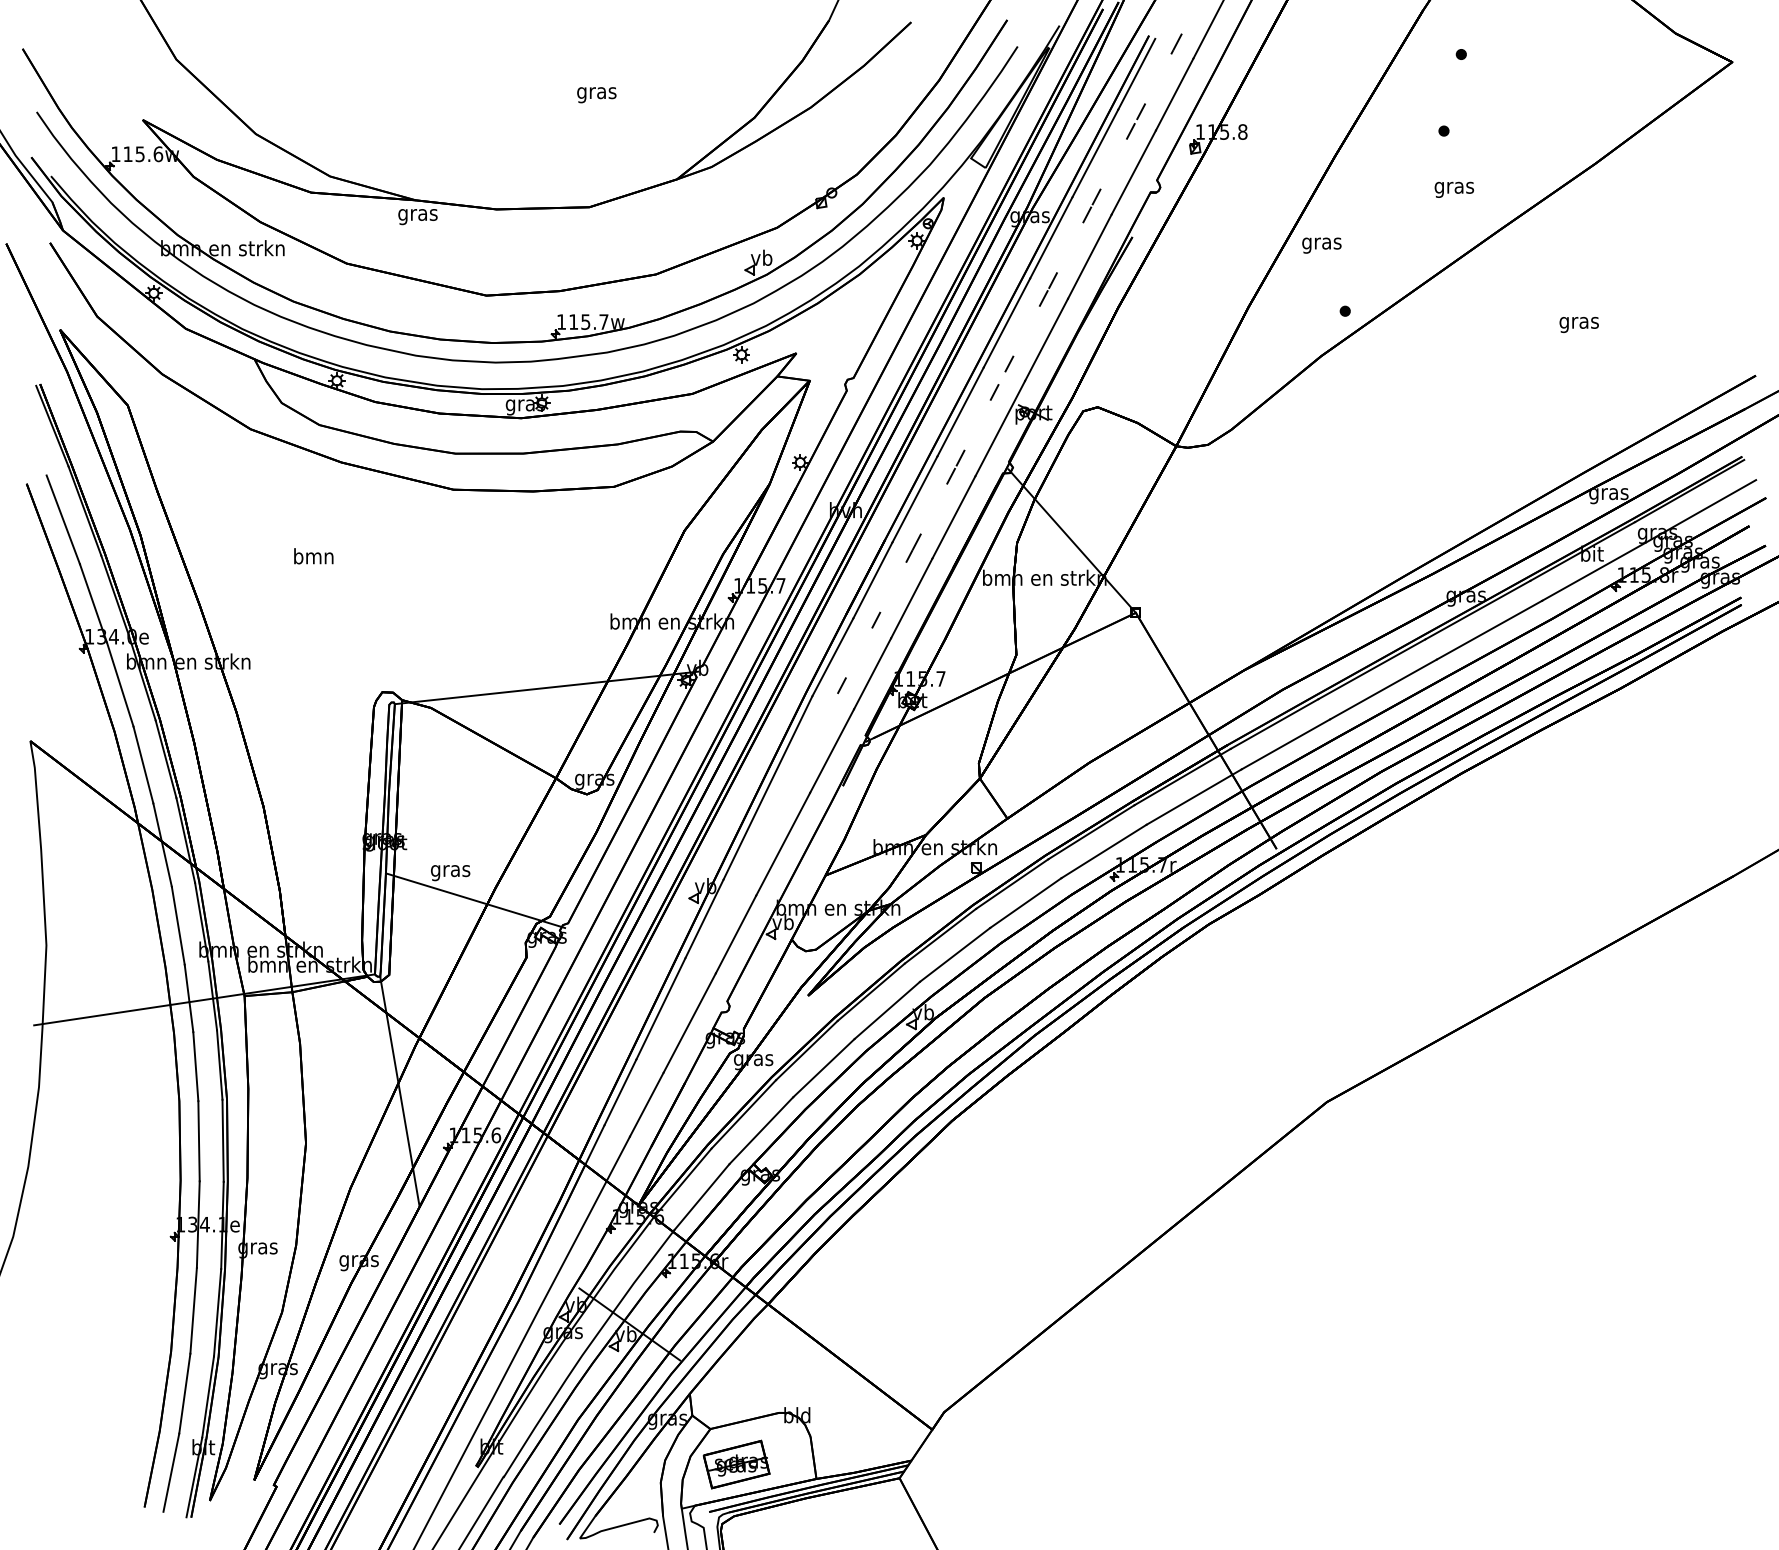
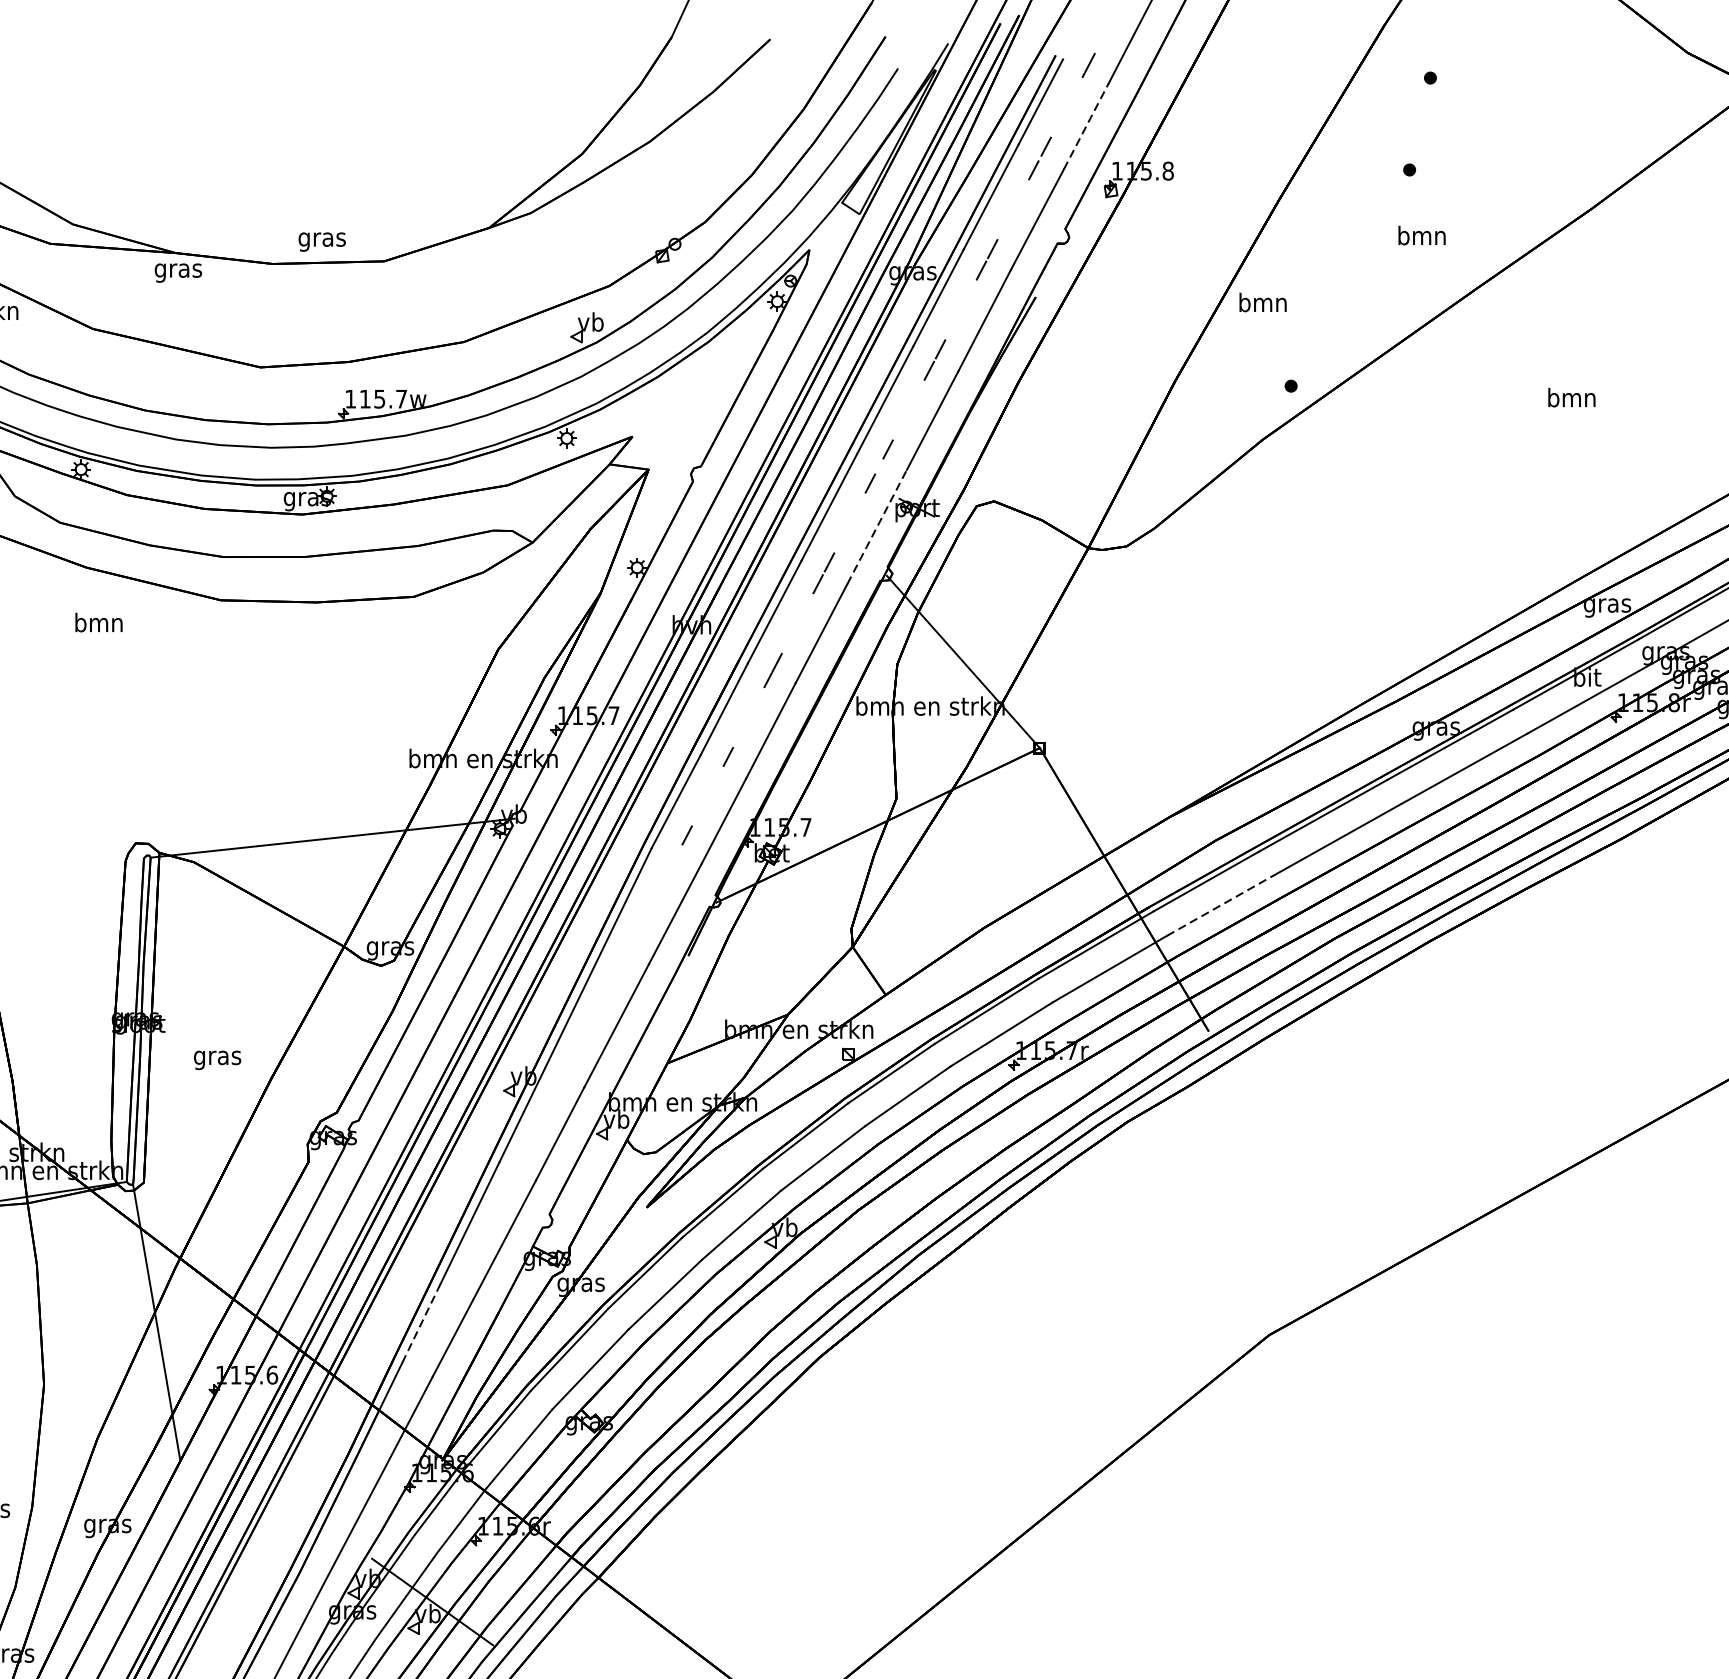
line: (1174, 94) -> (1086, 126), solid -> dashed
text: (596, 95) -> (321, 242), moved
text: (1453, 187) -> (1421, 237), gras -> bmn
text: (1321, 243) -> (1262, 304), gras -> bmn
text: (1578, 322) -> (1571, 399), gras -> bmn
line: (1000, 428) -> (877, 526), solid -> dashed
text: (313, 556) -> (98, 622), moved
line: (1285, 744) -> (1219, 906), solid -> dashed
line: (475, 900) -> (247, 1093), removed
line: (620, 1091) -> (421, 1322), solid -> dashed

